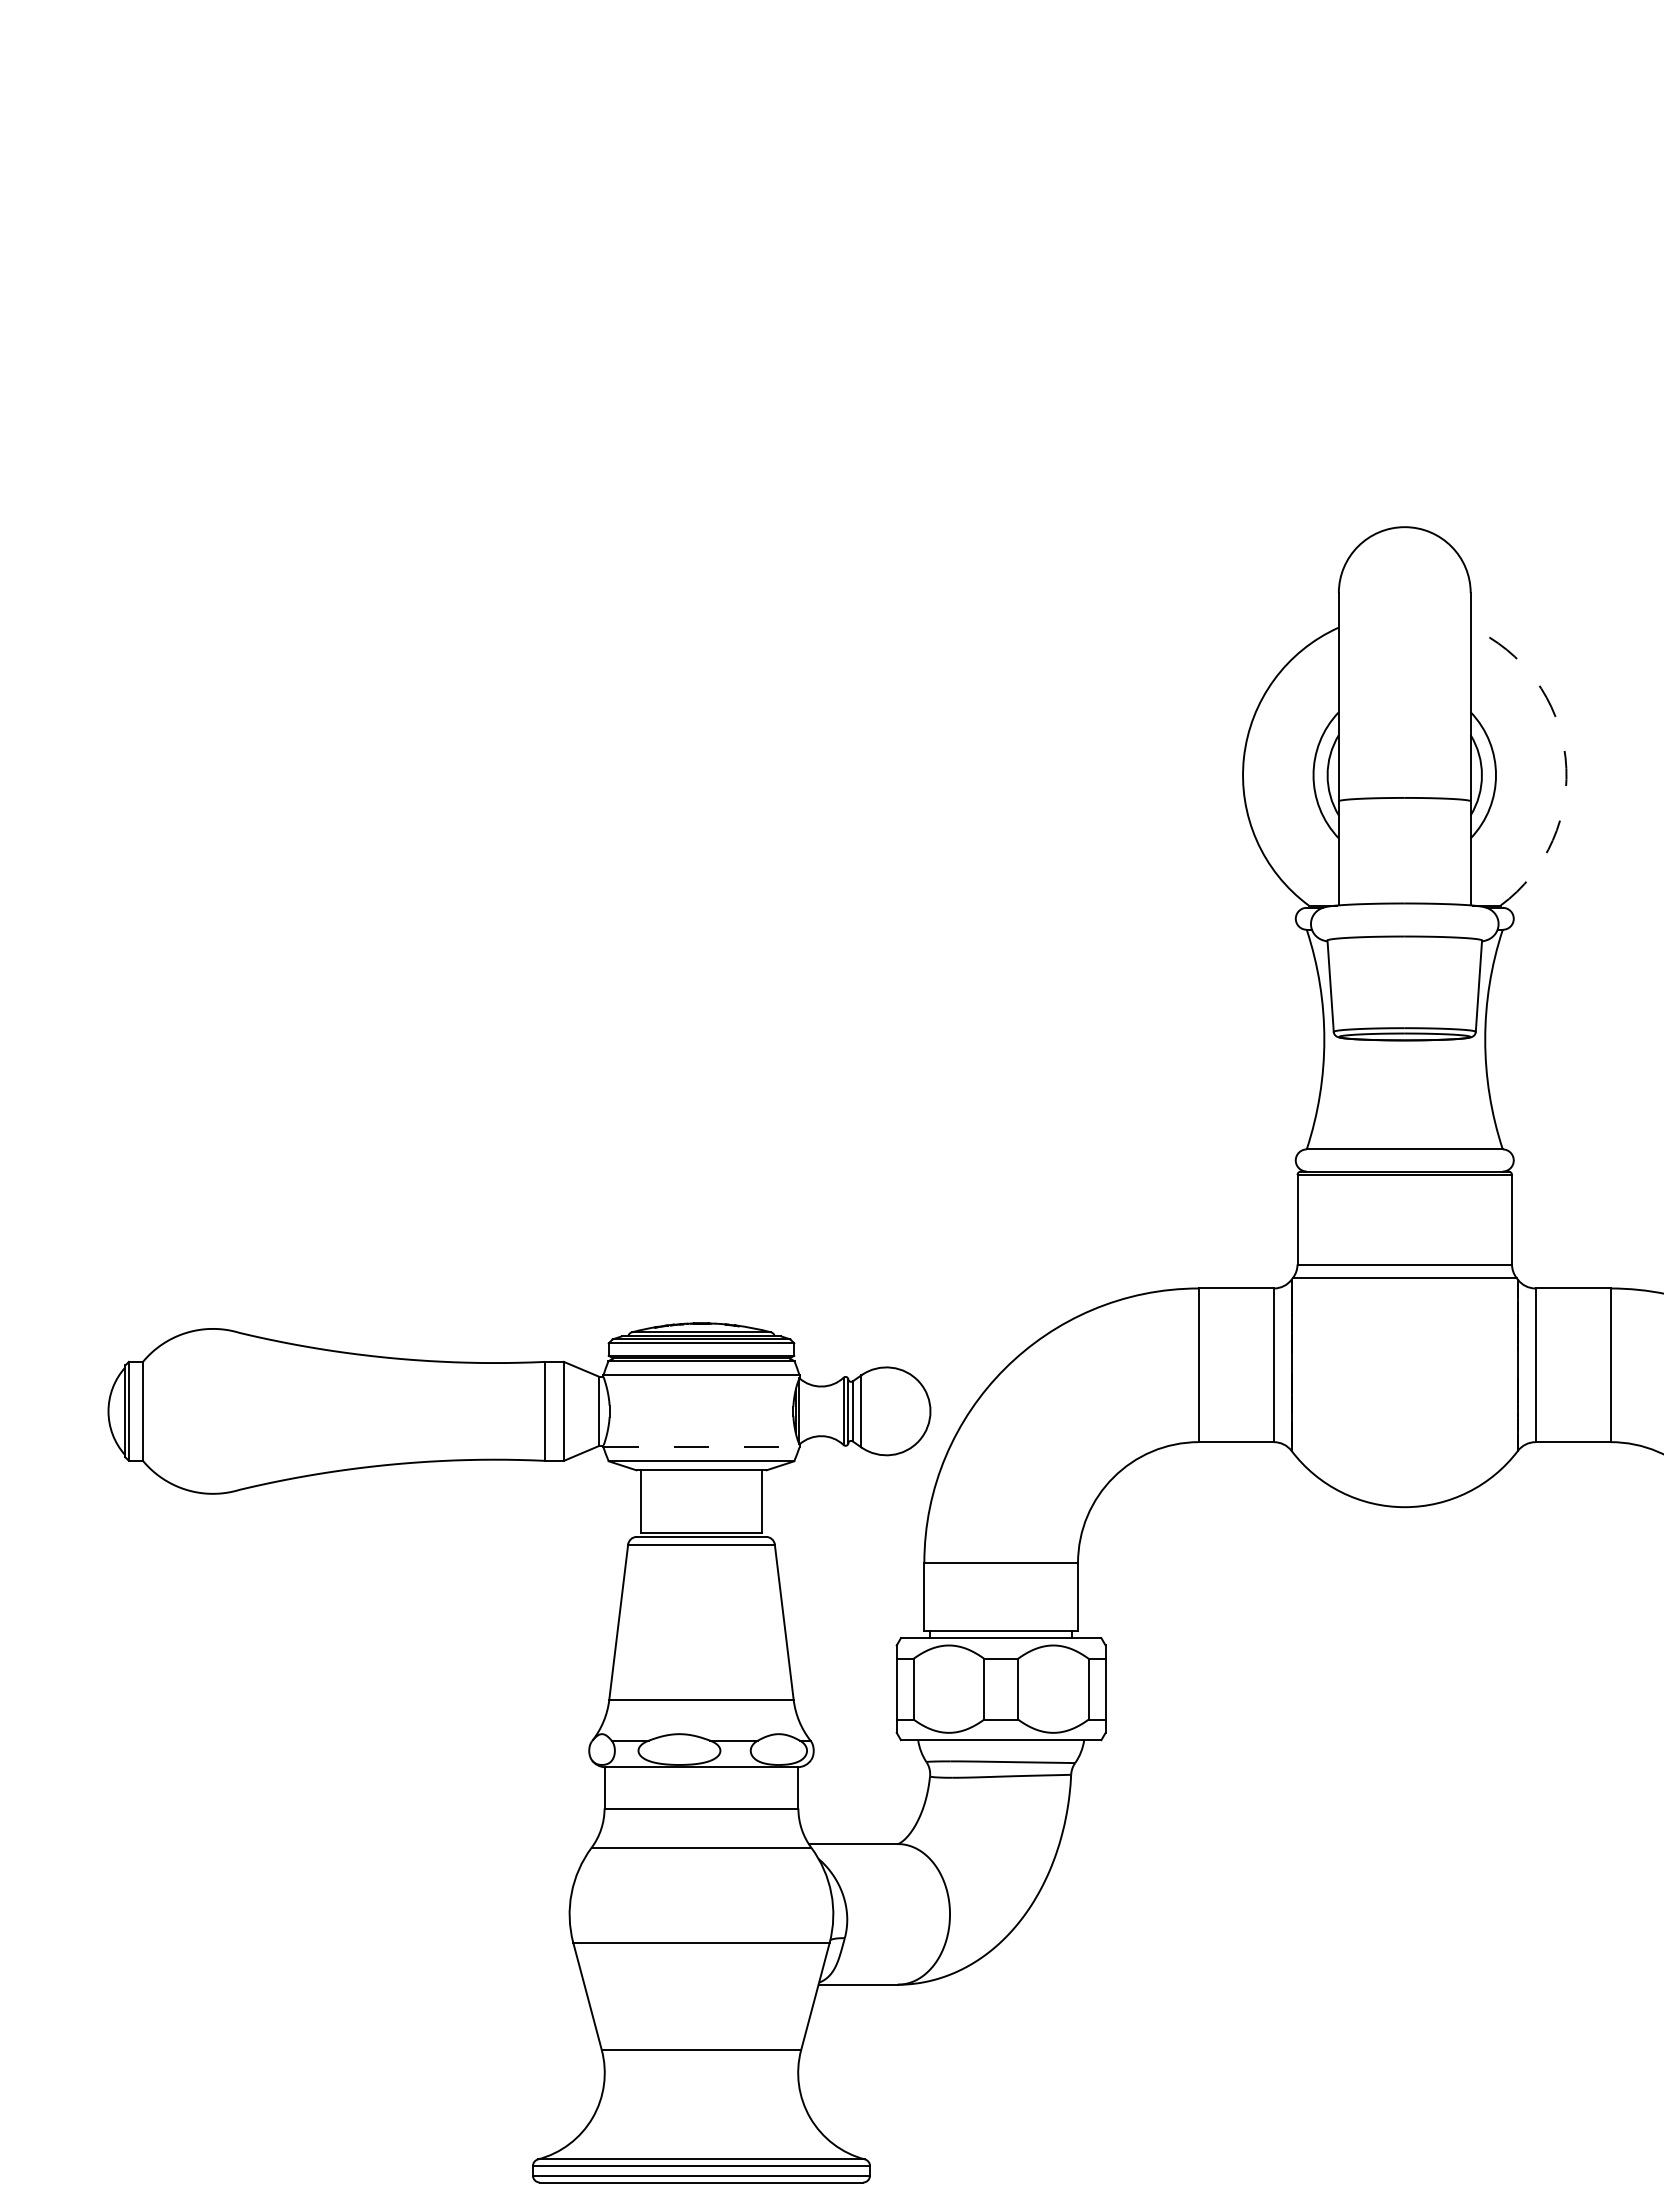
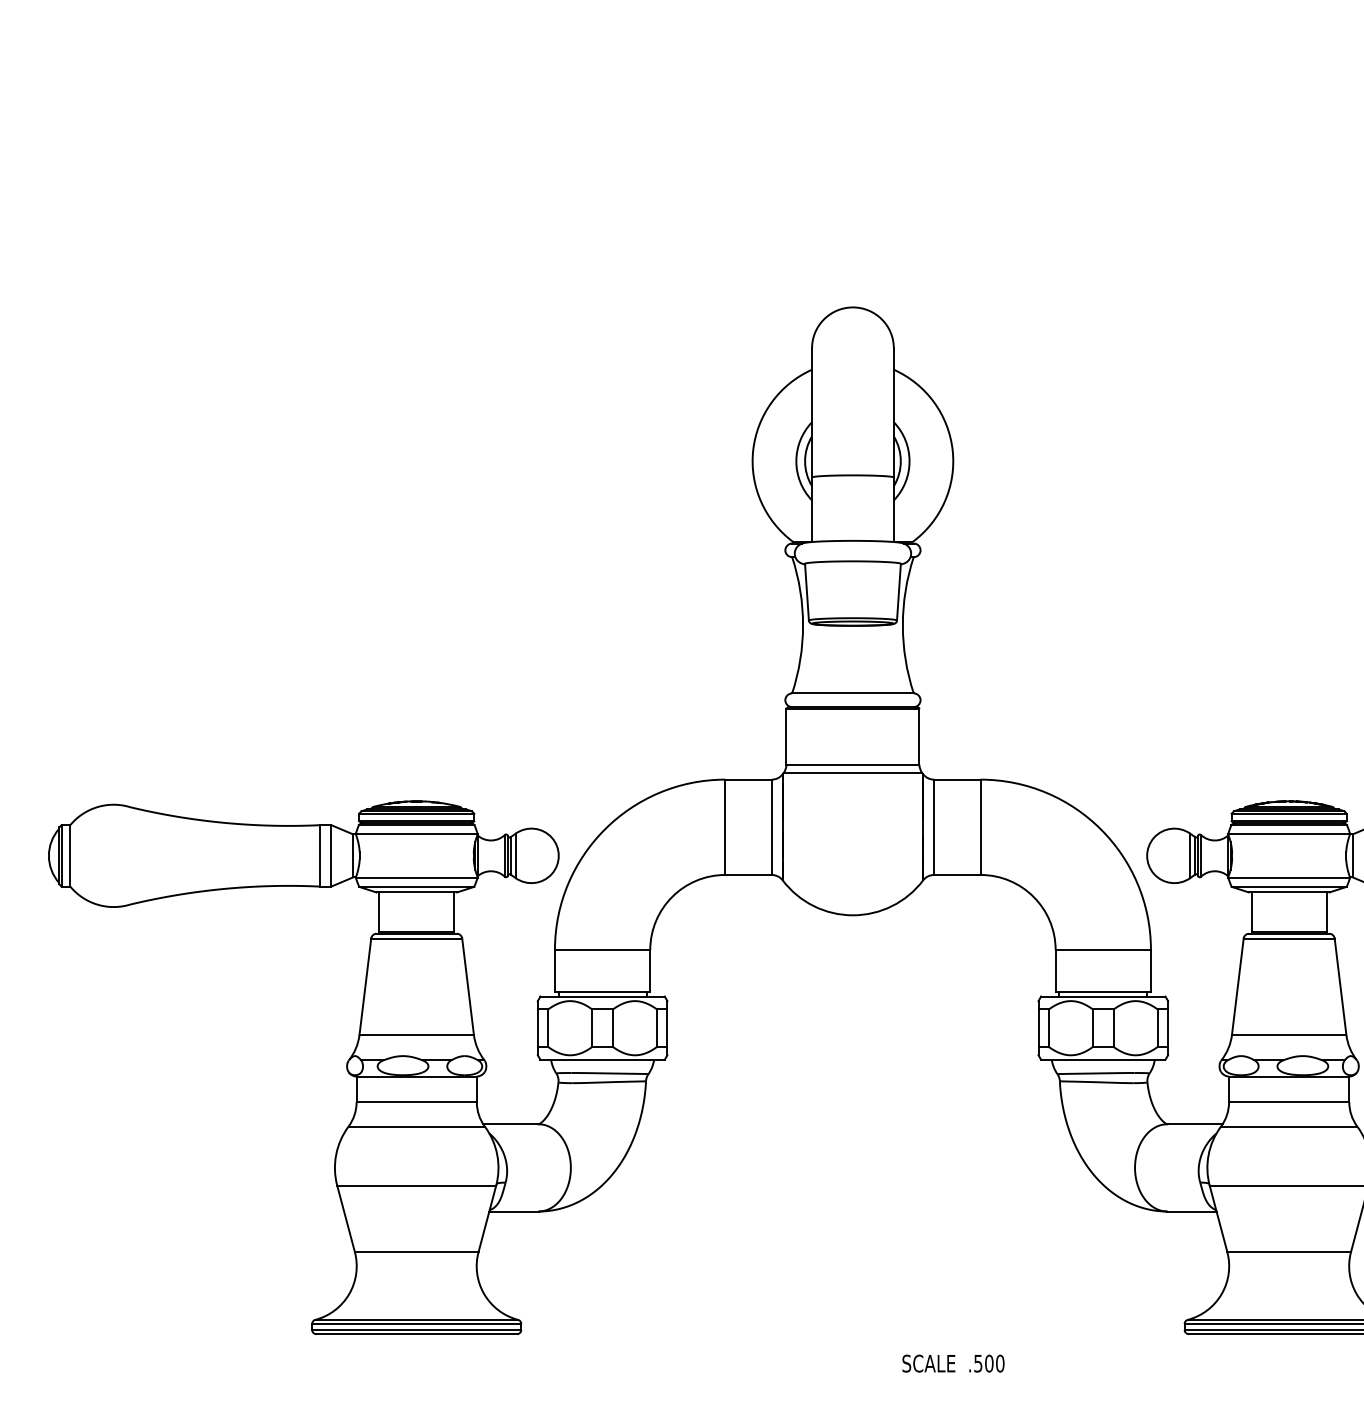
arc: (1565, 757) -> (952, 450), dashed -> solid
line: (701, 1447) -> (416, 878), dashed -> solid

